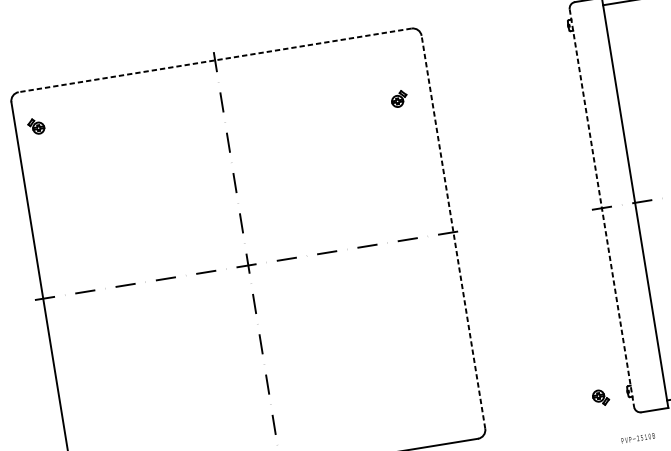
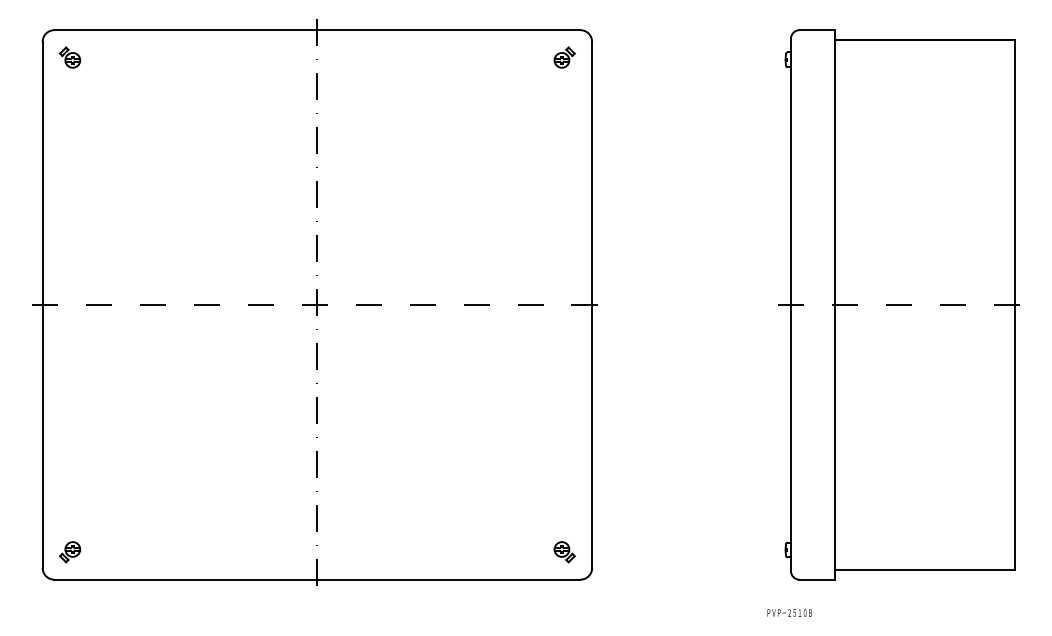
line: (214, 60) -> (316, 30), dashed -> solid
part: (399, 98) -> (564, 57), moved
part: (36, 126) -> (70, 57), moved
line: (602, 208) -> (791, 305), dashed -> solid
line: (453, 231) -> (592, 304), dashed -> solid
part: (600, 398) -> (564, 552), moved

